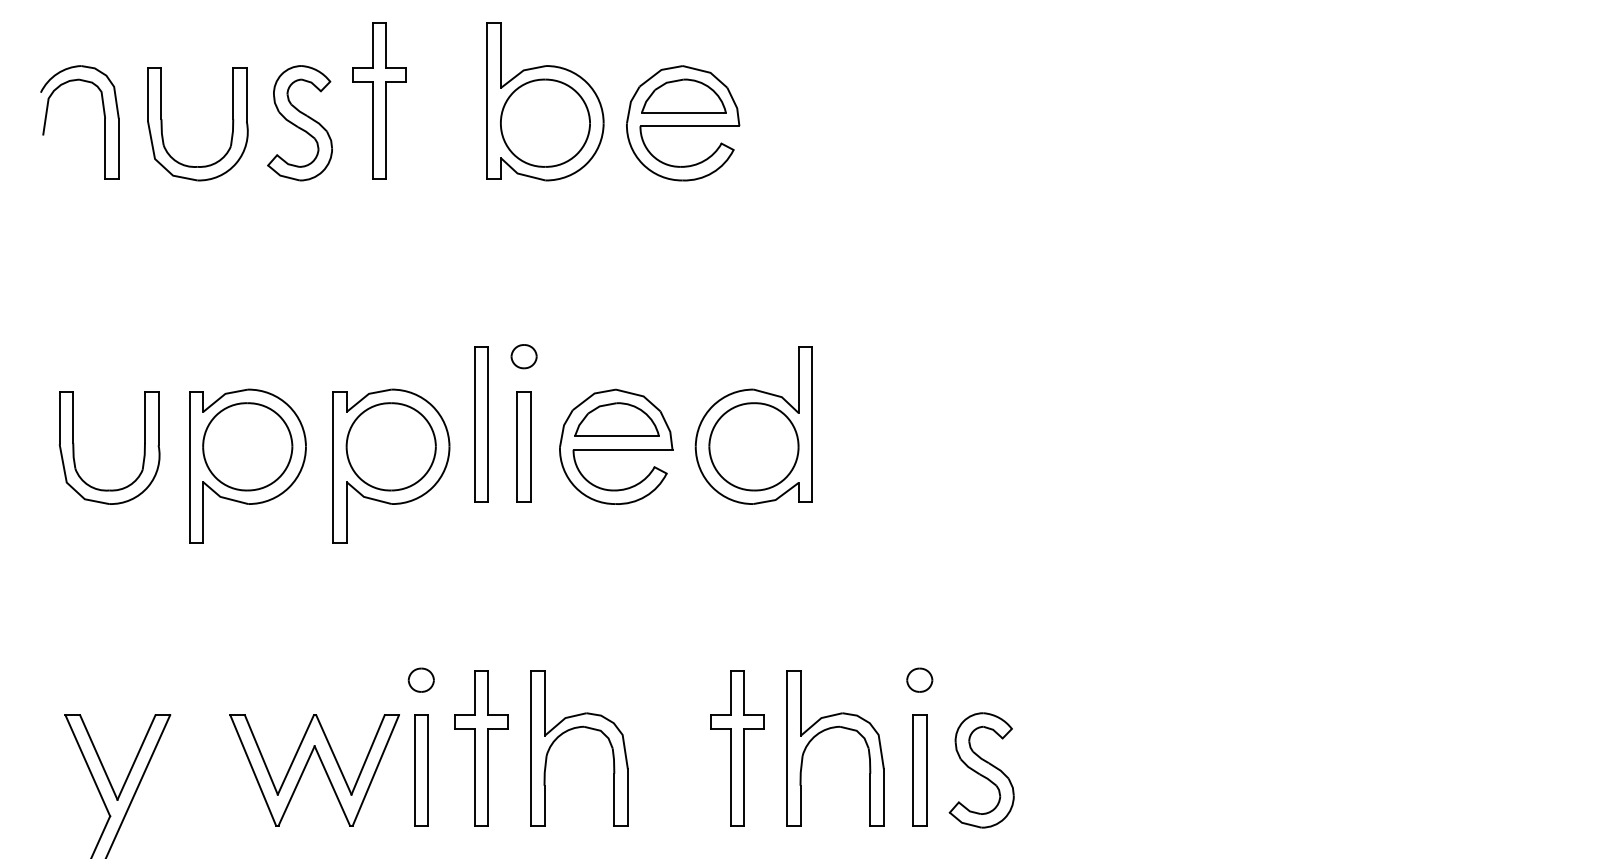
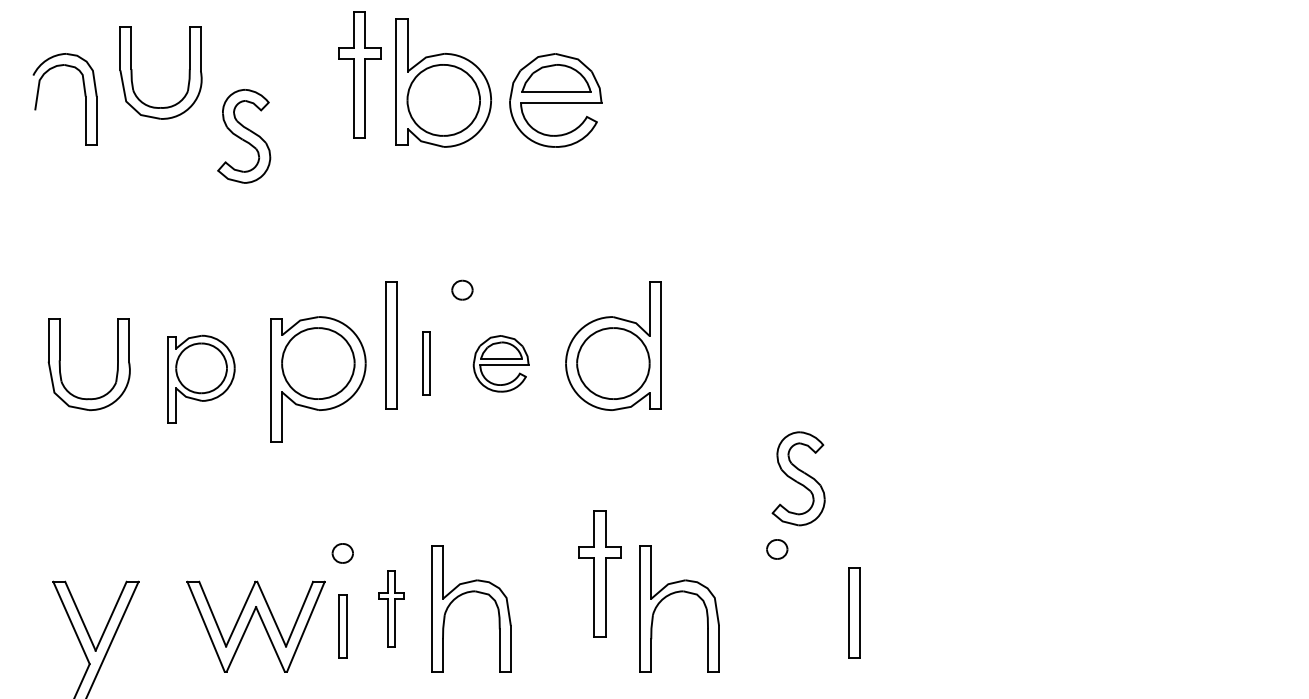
part: (379, 100) -> (359, 74), moved
part: (162, 123) -> (132, 72), moved
part: (300, 123) -> (244, 136), moved
part: (524, 355) -> (462, 289), moved
part: (524, 446) -> (426, 363), size x0.7
part: (615, 446) -> (500, 363), size x0.6
part: (247, 466) -> (201, 379), size x0.7
part: (920, 680) -> (777, 549), moved
part: (481, 747) -> (391, 608), size x0.6
part: (736, 747) -> (599, 573), moved
part: (420, 770) -> (342, 626), size x0.7
part: (920, 770) -> (854, 612), moved
part: (981, 770) -> (798, 478), moved

